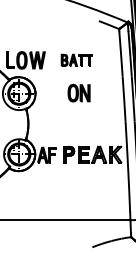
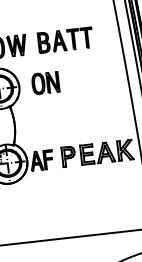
part: (76, 60) -> (64, 40), size x1.43
part: (78, 92) -> (44, 82), moved

